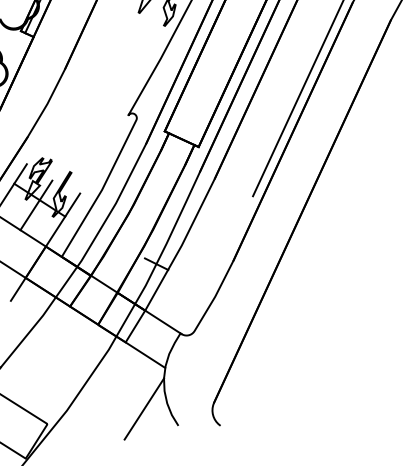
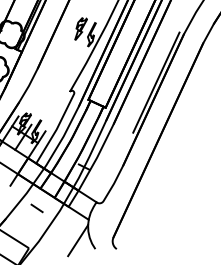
line: (62, 345) -> (36, 208), added

